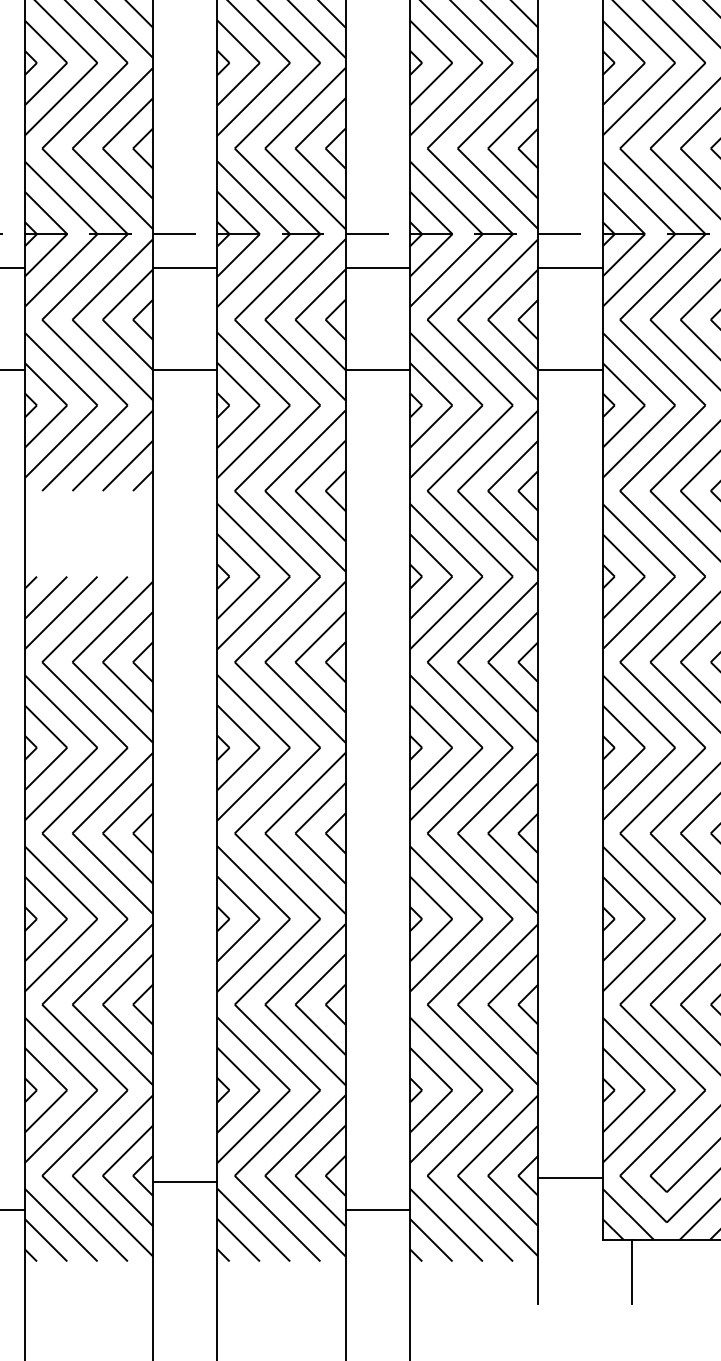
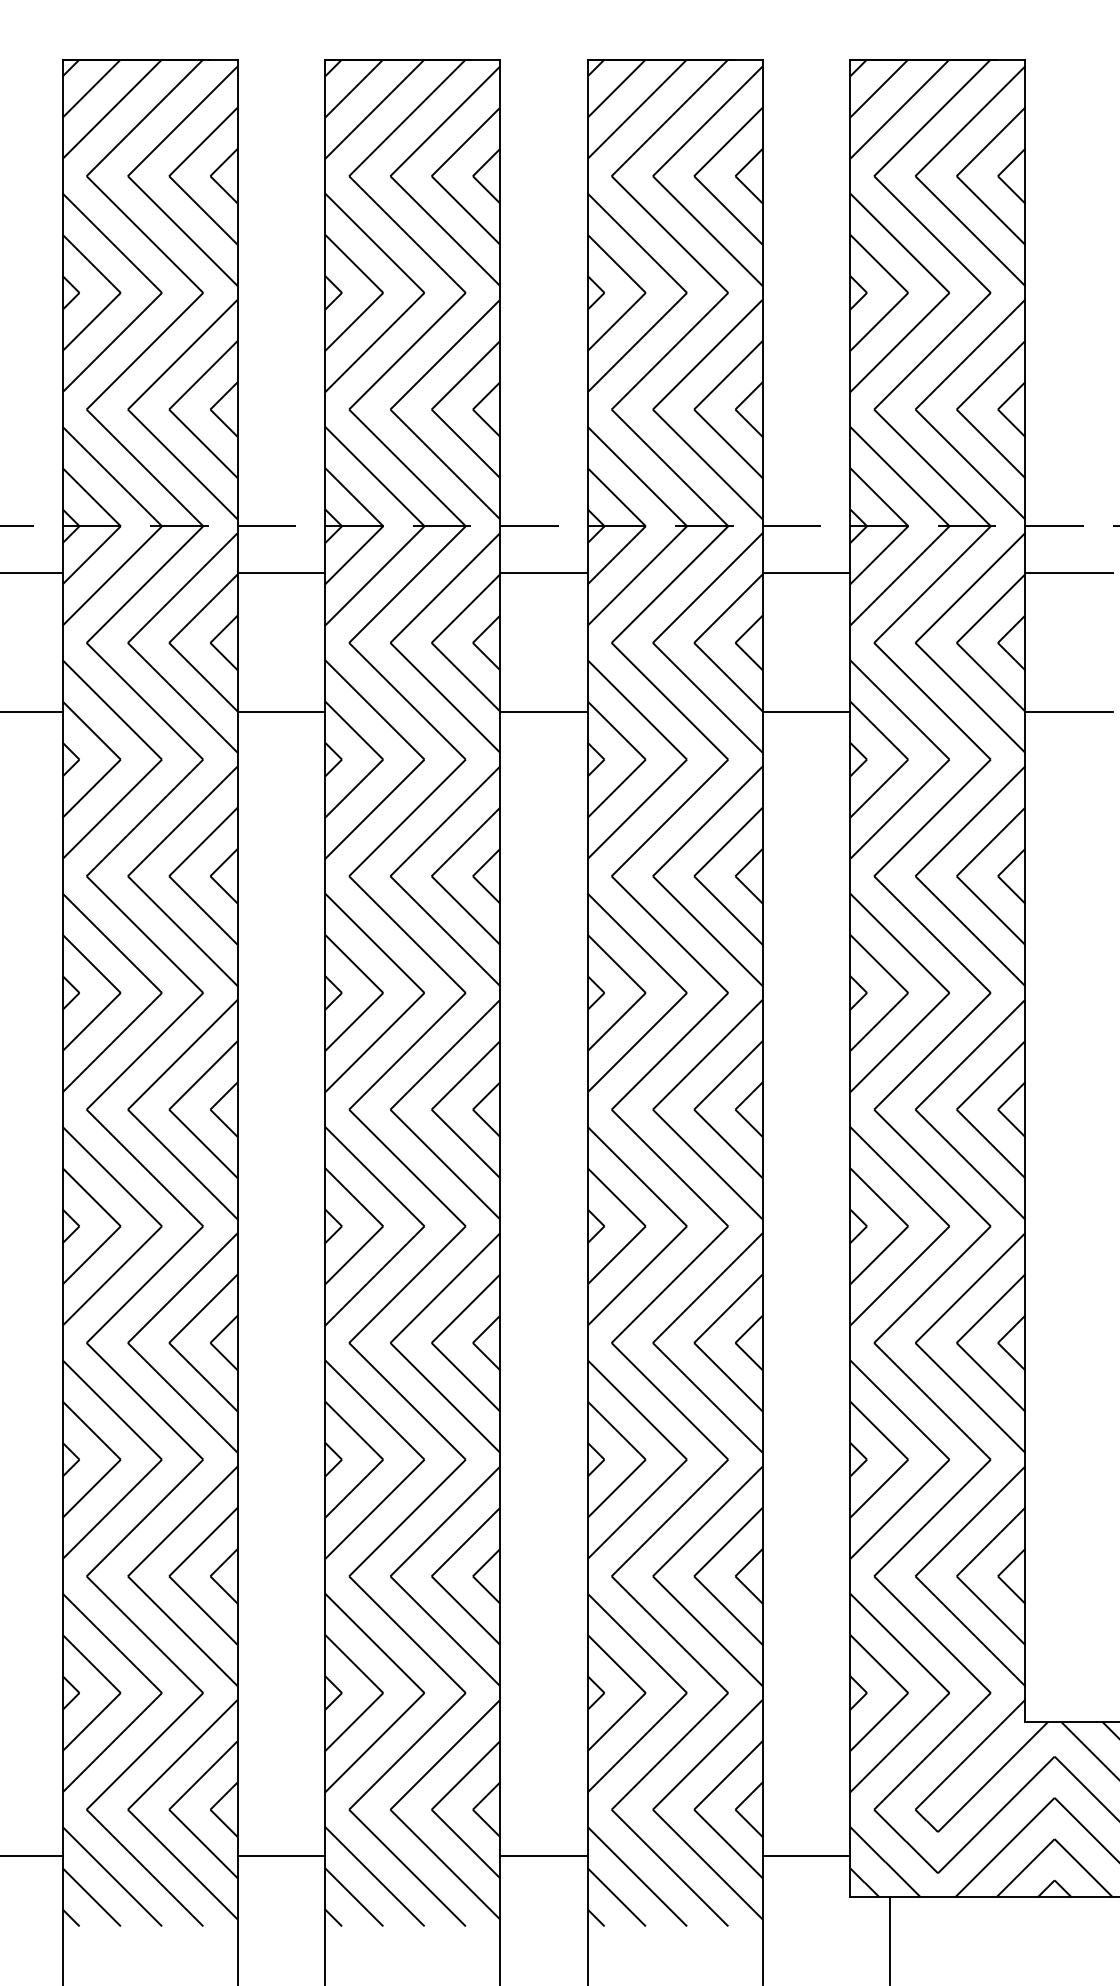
hatch: (88, 533) -> (149, 934), added
line: (570, 1178) -> (806, 1856), moved
line: (185, 1182) -> (281, 1856), moved

